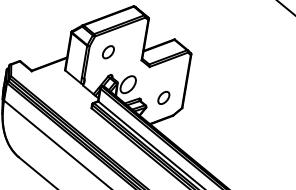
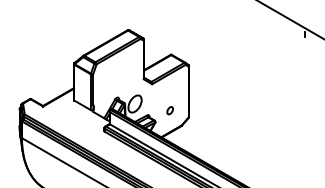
part: (108, 51) -> (111, 76), removed
part: (163, 97) -> (169, 110), size x0.6

